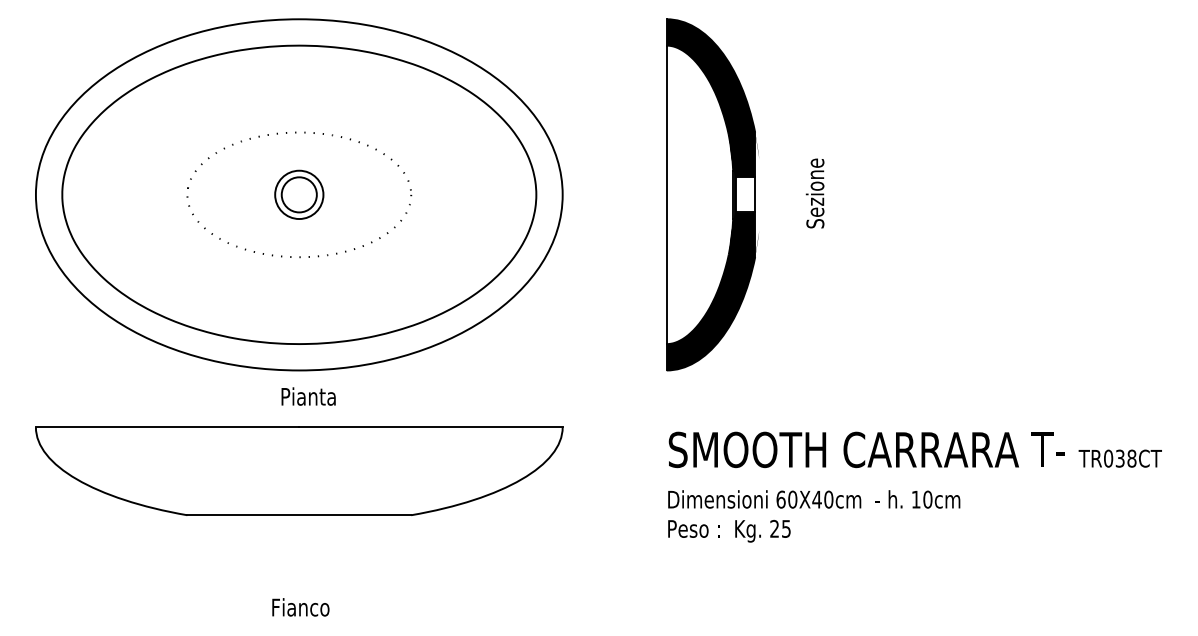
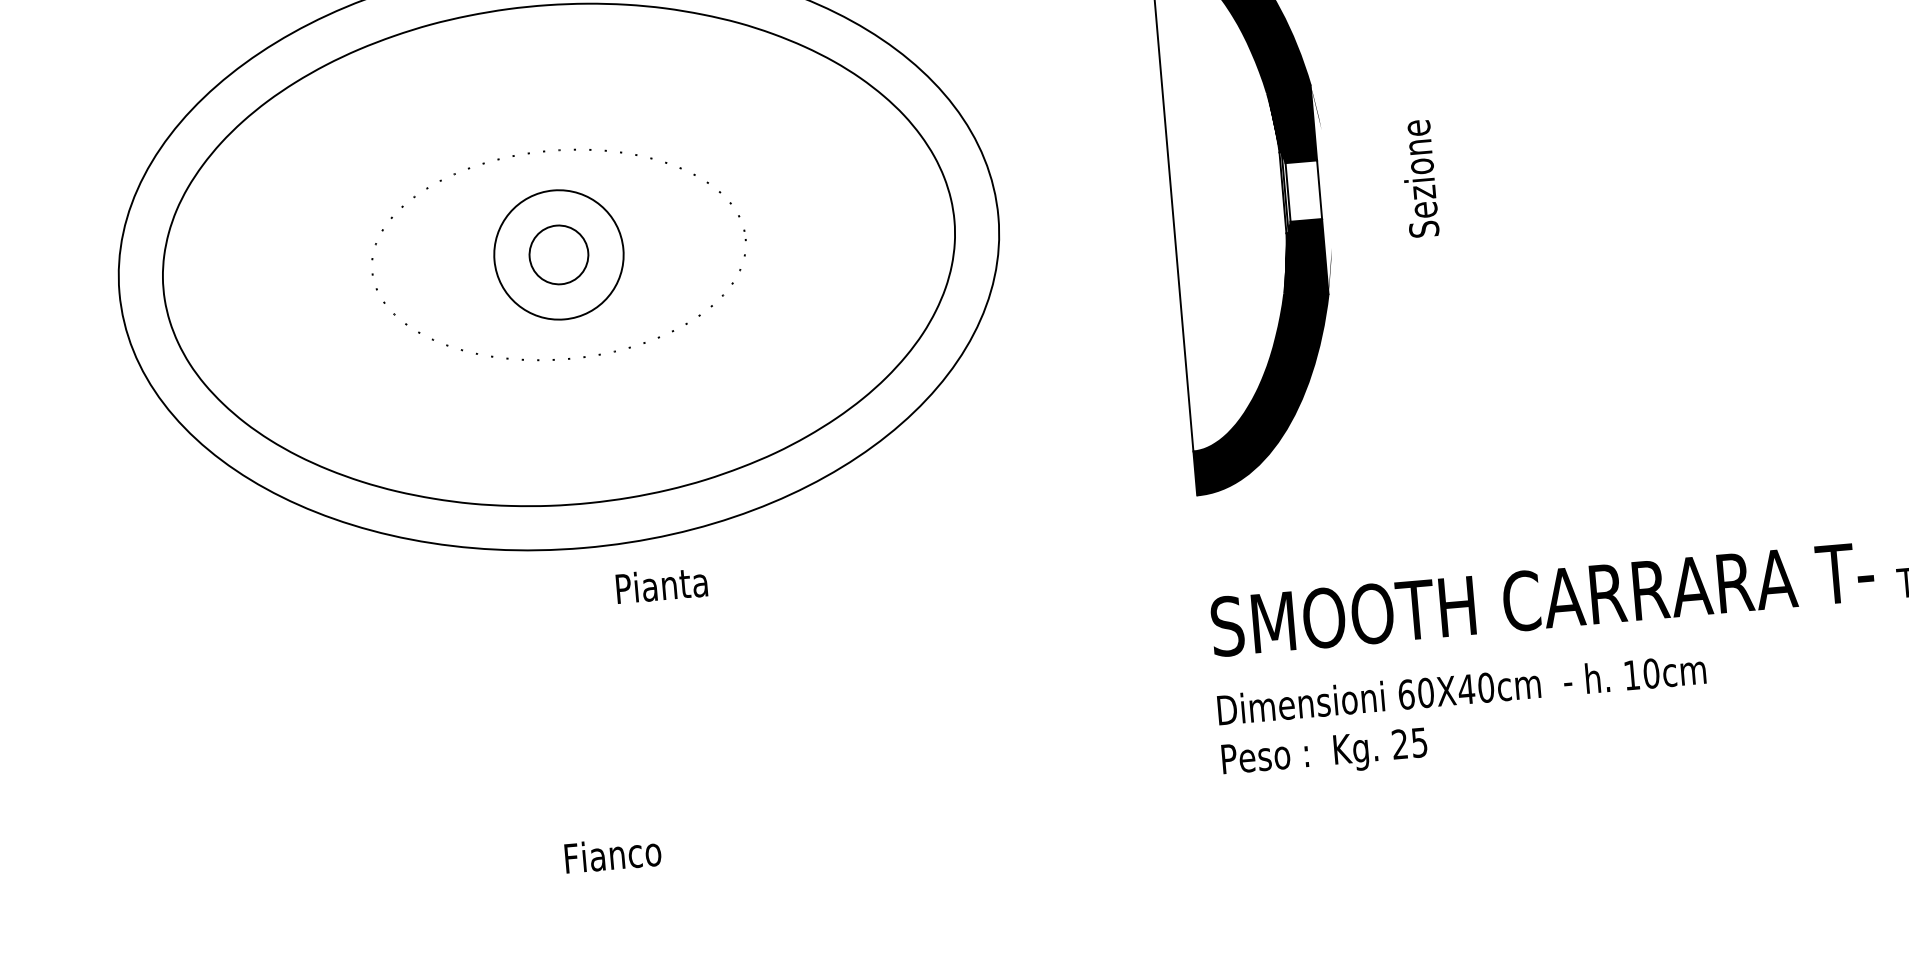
circle: (299, 194) -> (559, 254), size x1.6
text: (308, 396) -> (661, 585), moved
part: (299, 470) -> (598, 714), removed
text: (300, 607) -> (612, 854), moved

